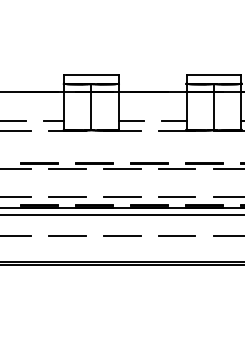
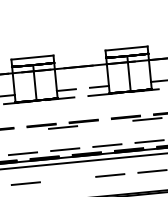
line: (66, 168) -> (20, 131), removed
line: (176, 168) -> (104, 123), removed
line: (121, 236) -> (67, 179), removed

